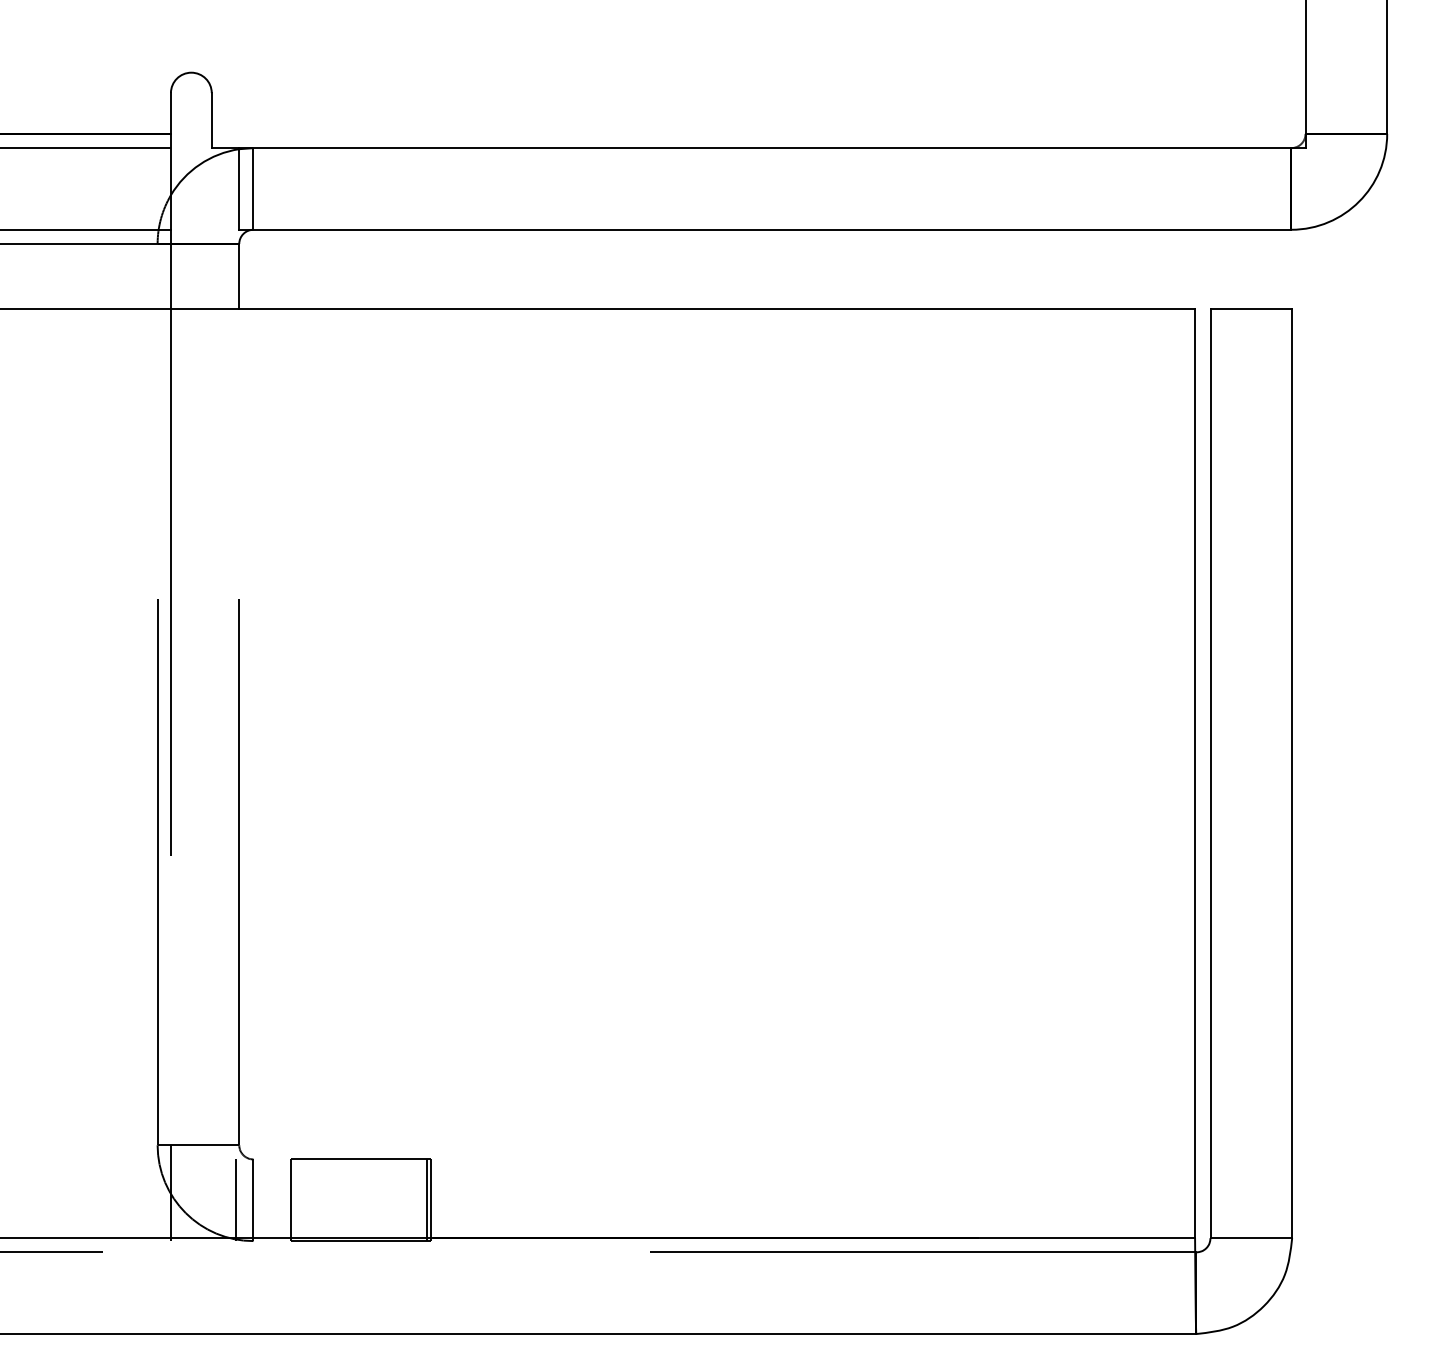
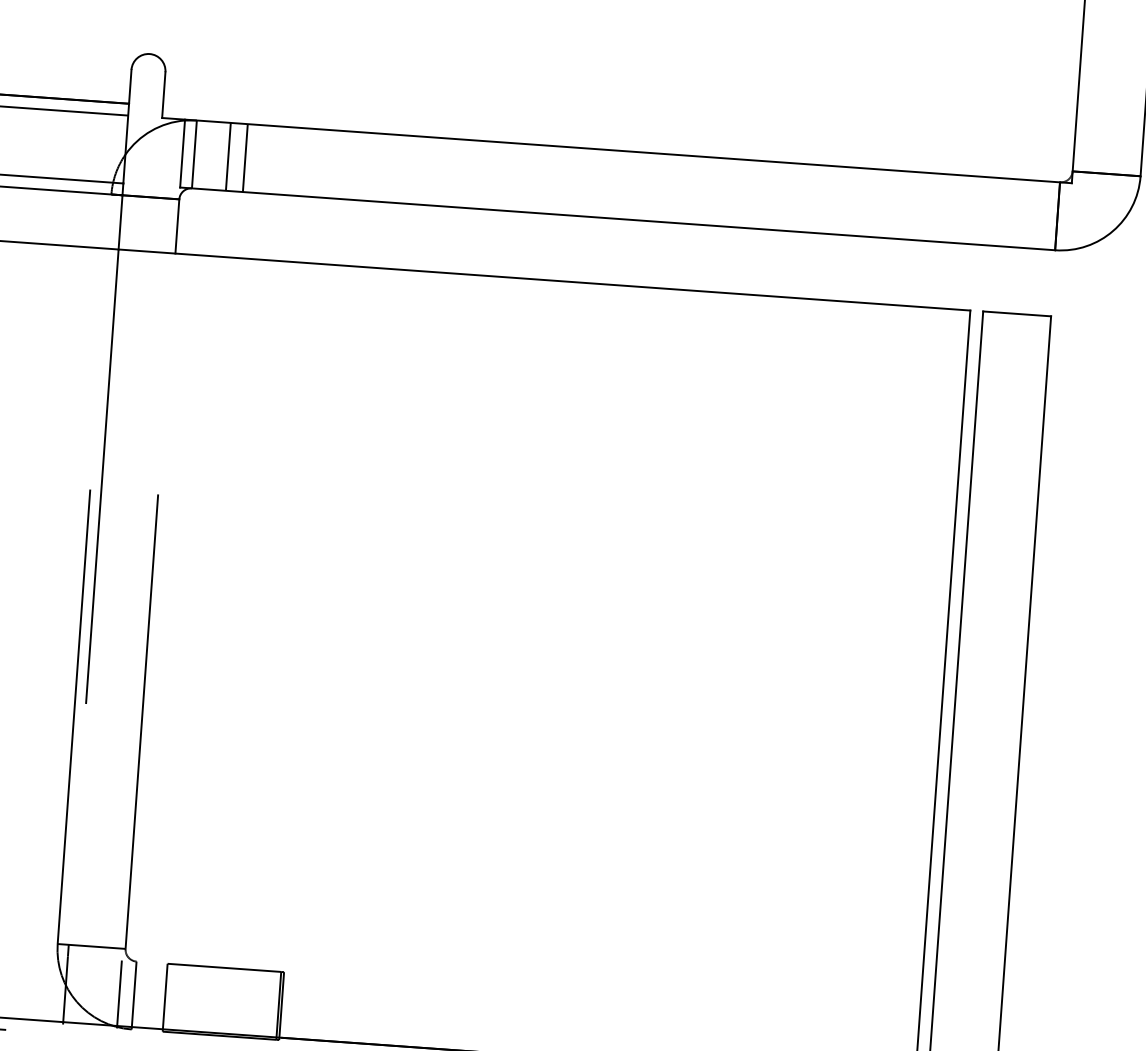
line: (294, 188) -> (228, 156), added
line: (314, 188) -> (245, 157), added

